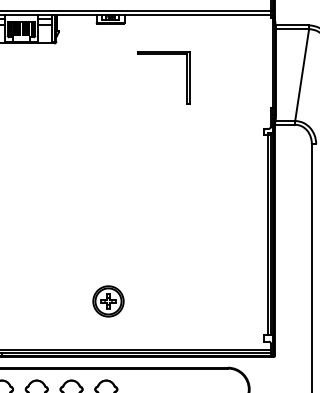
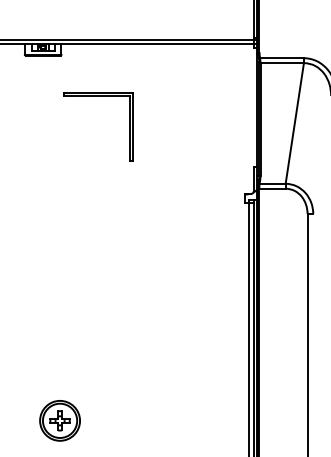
part: (163, 54) -> (98, 96), moved
part: (108, 301) -> (60, 420), moved

